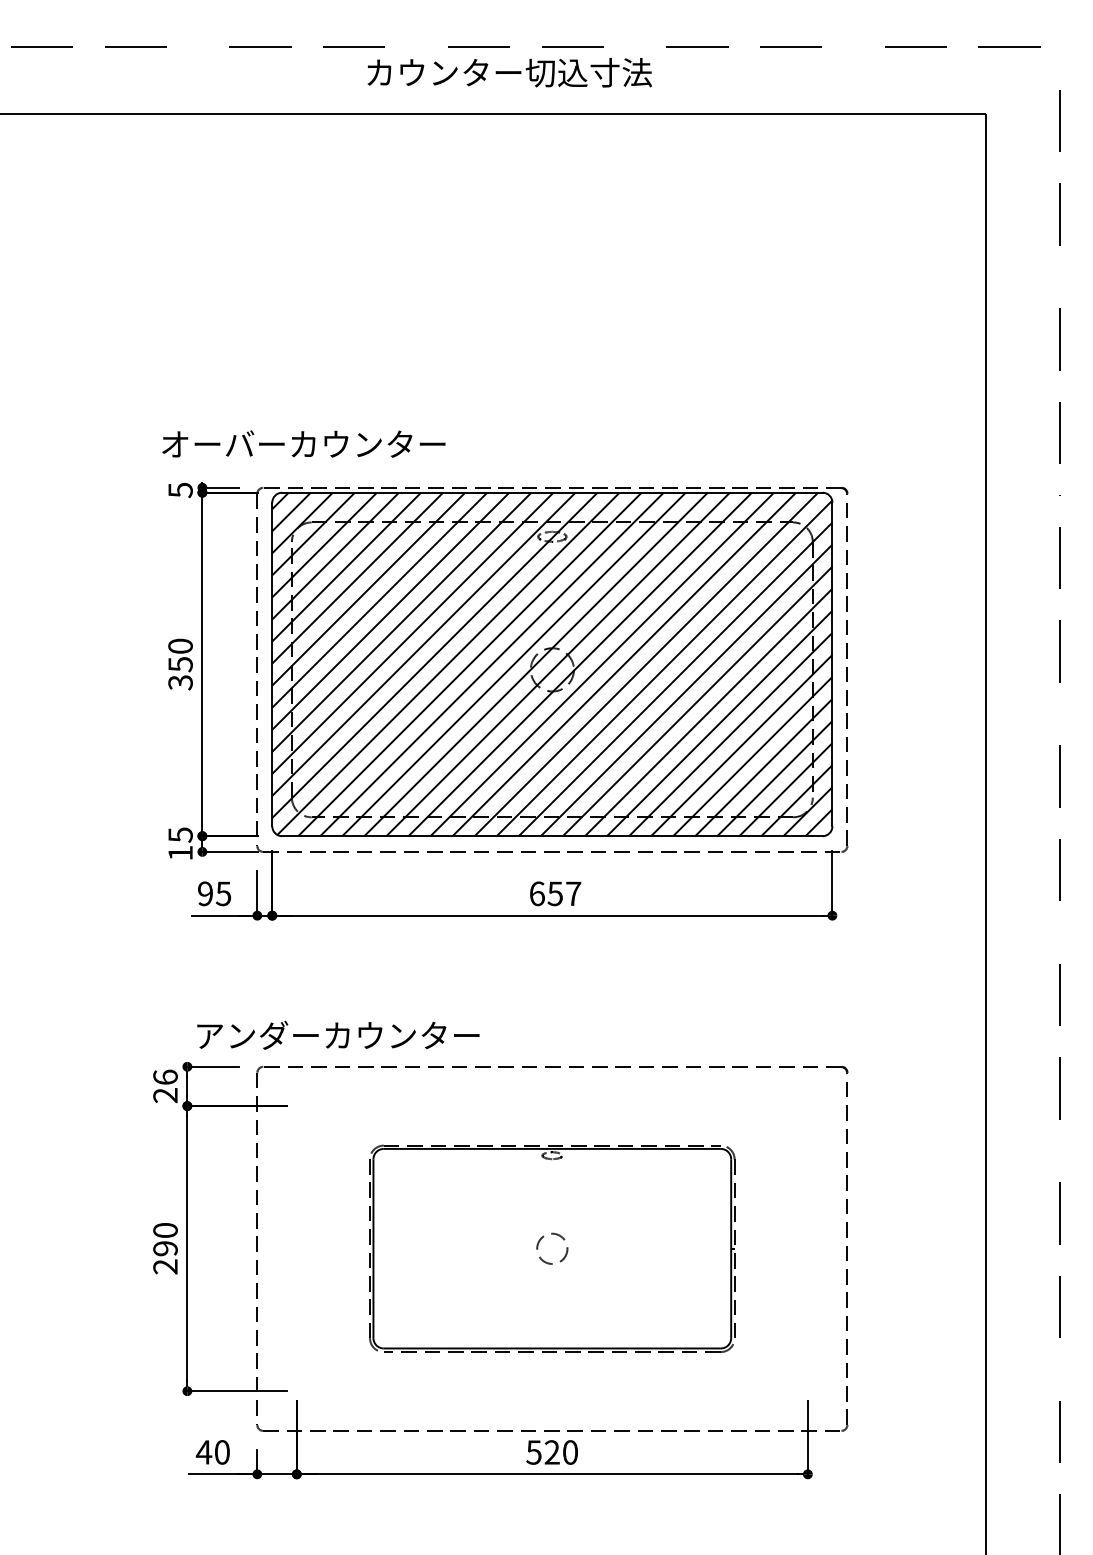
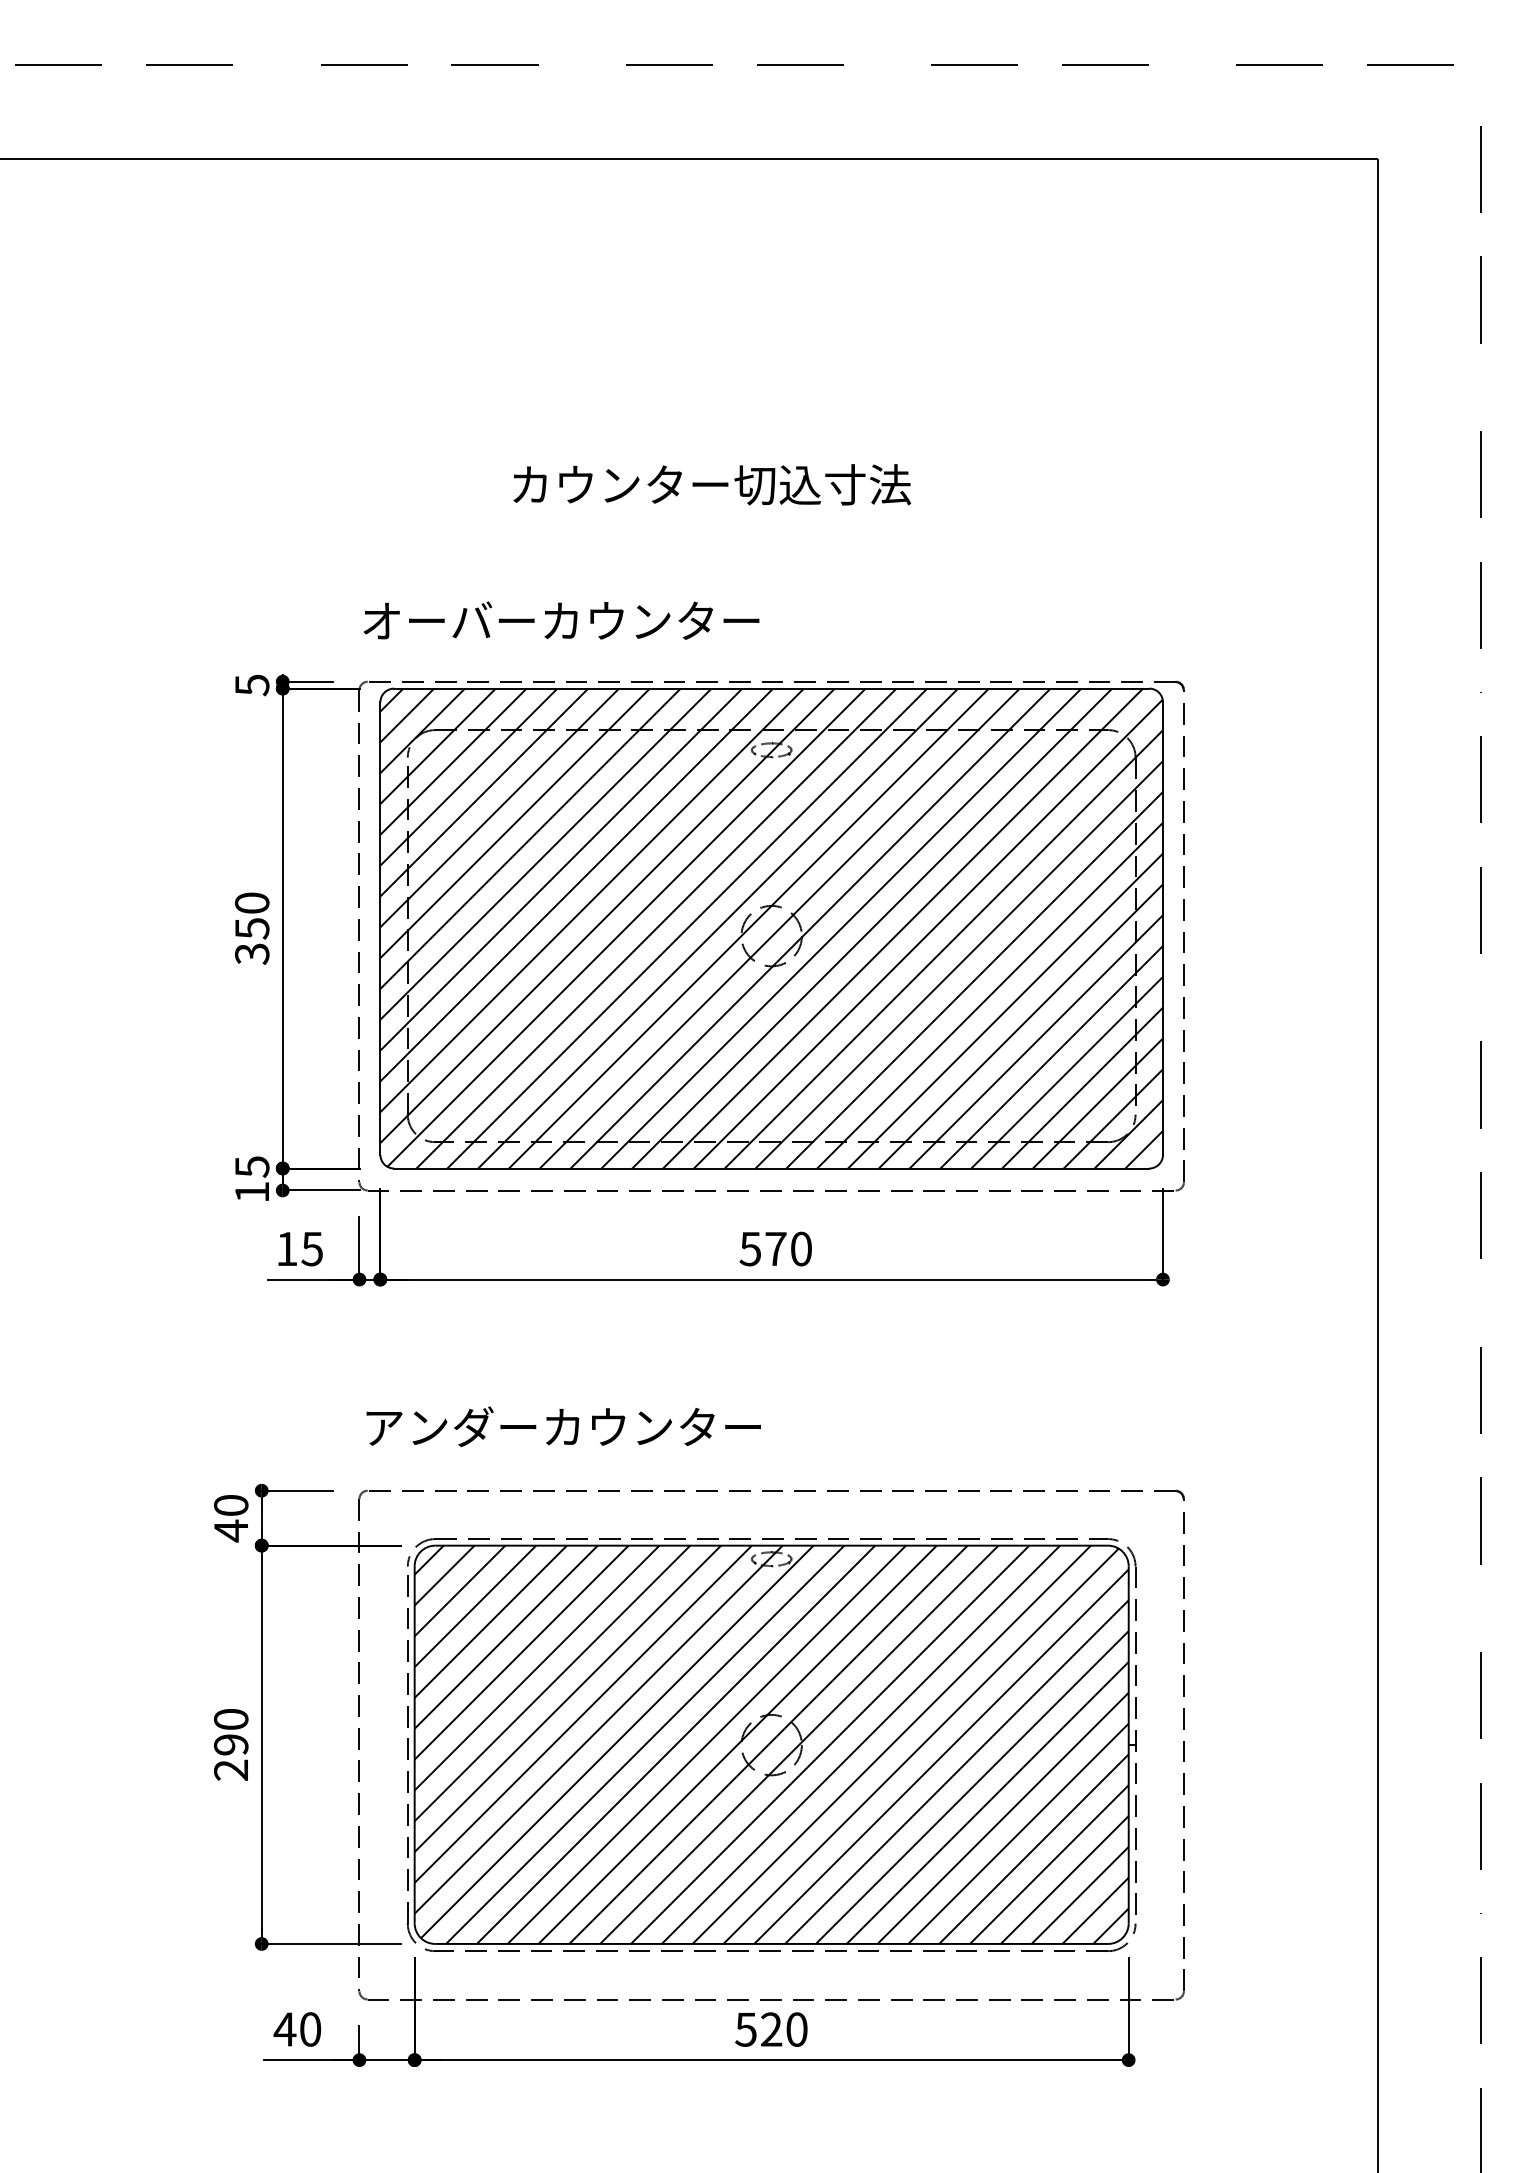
text: (509, 72) -> (712, 484), moved
text: (303, 443) -> (561, 620), moved
text: (205, 893) -> (286, 1248), 95 -> 15
text: (555, 893) -> (775, 1248), 657 -> 570
text: (338, 1035) -> (563, 1426), moved
text: (165, 1086) -> (231, 1518), 26 -> 40
part: (552, 1248) -> (771, 1744), size x1.43

